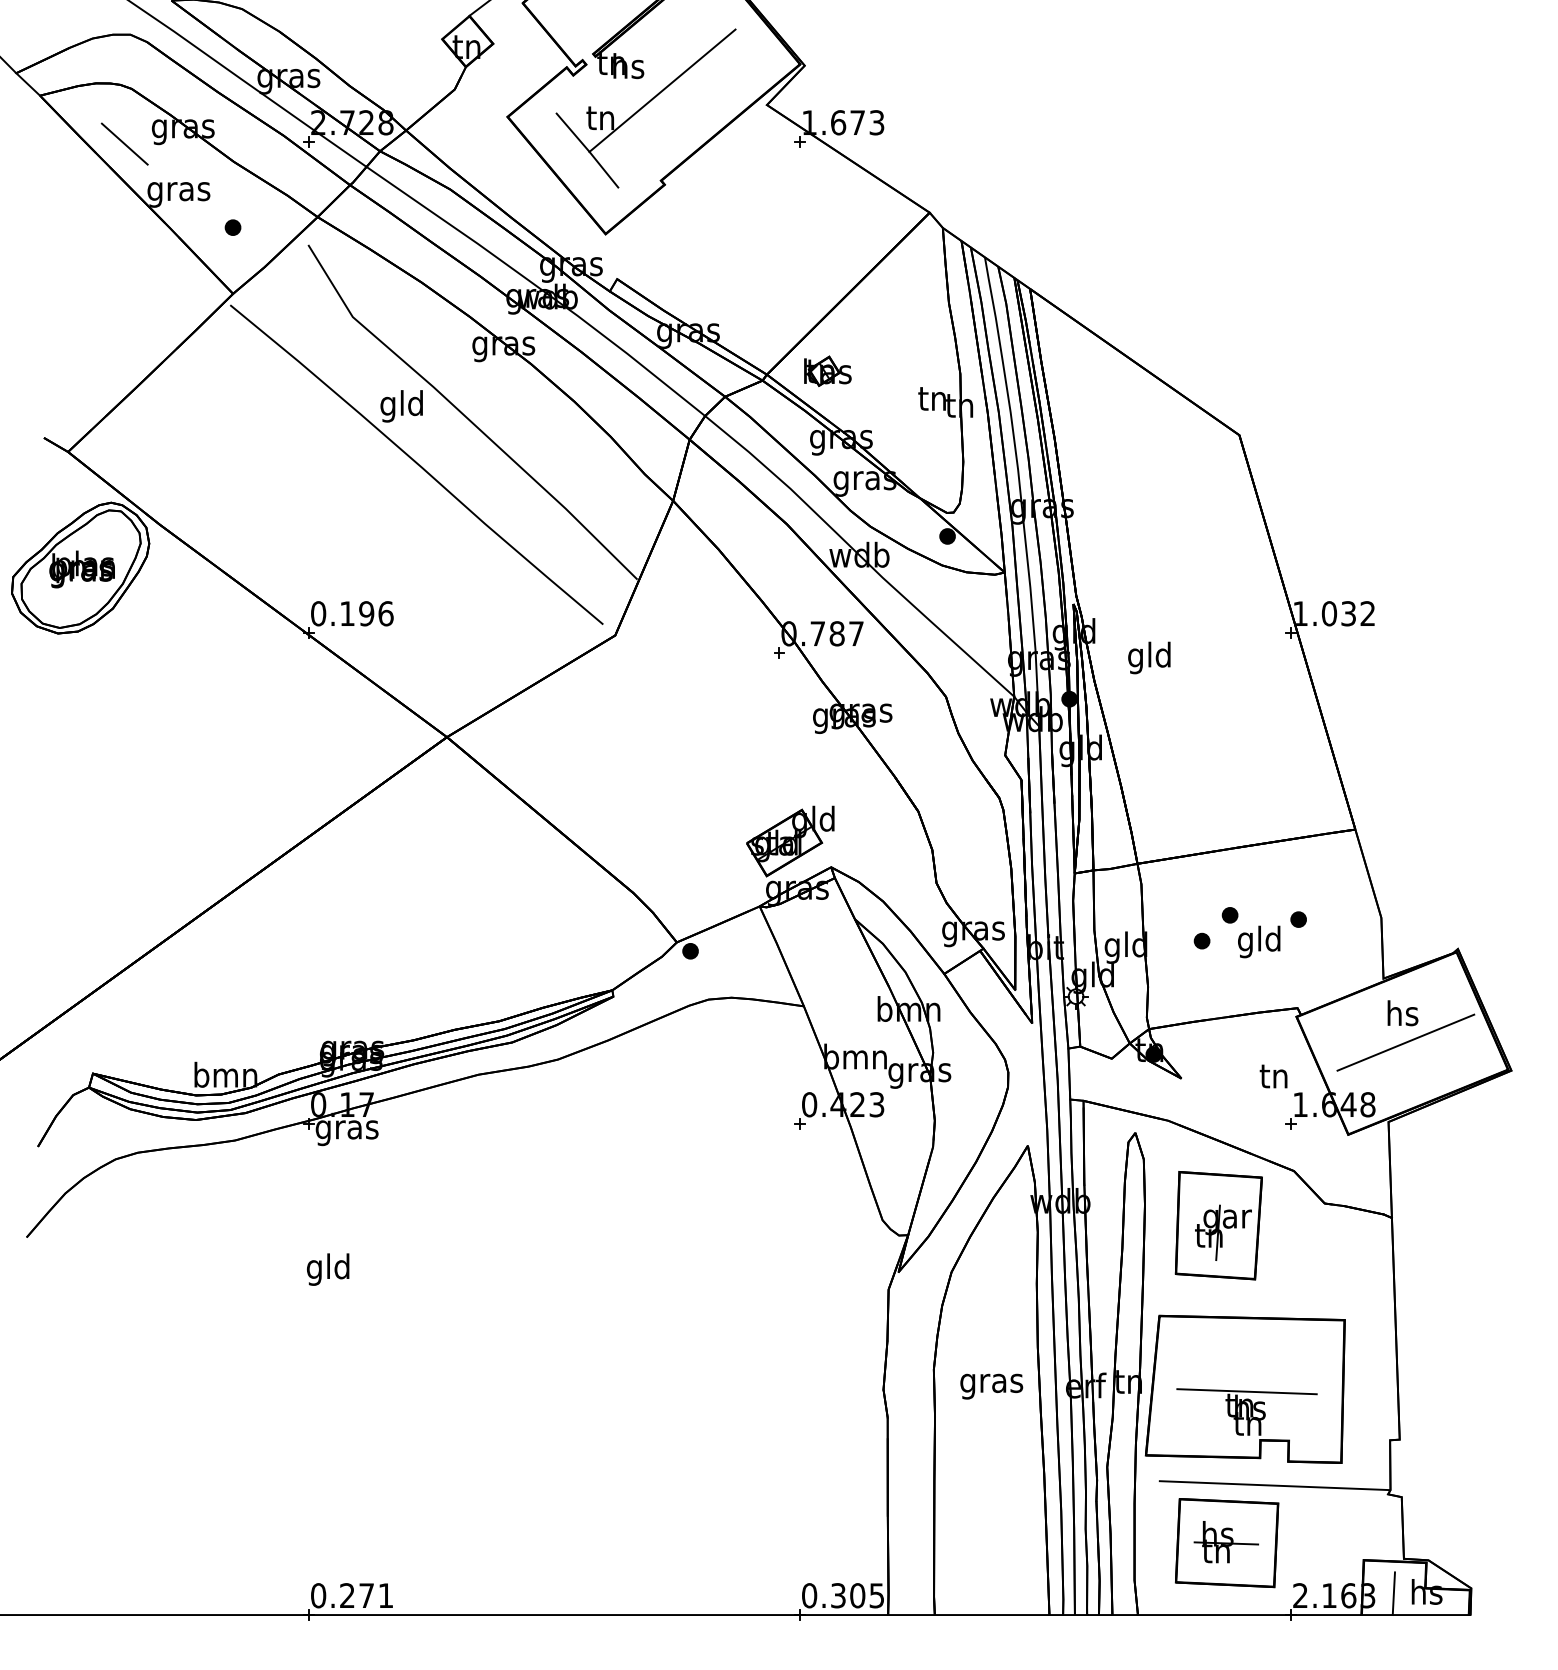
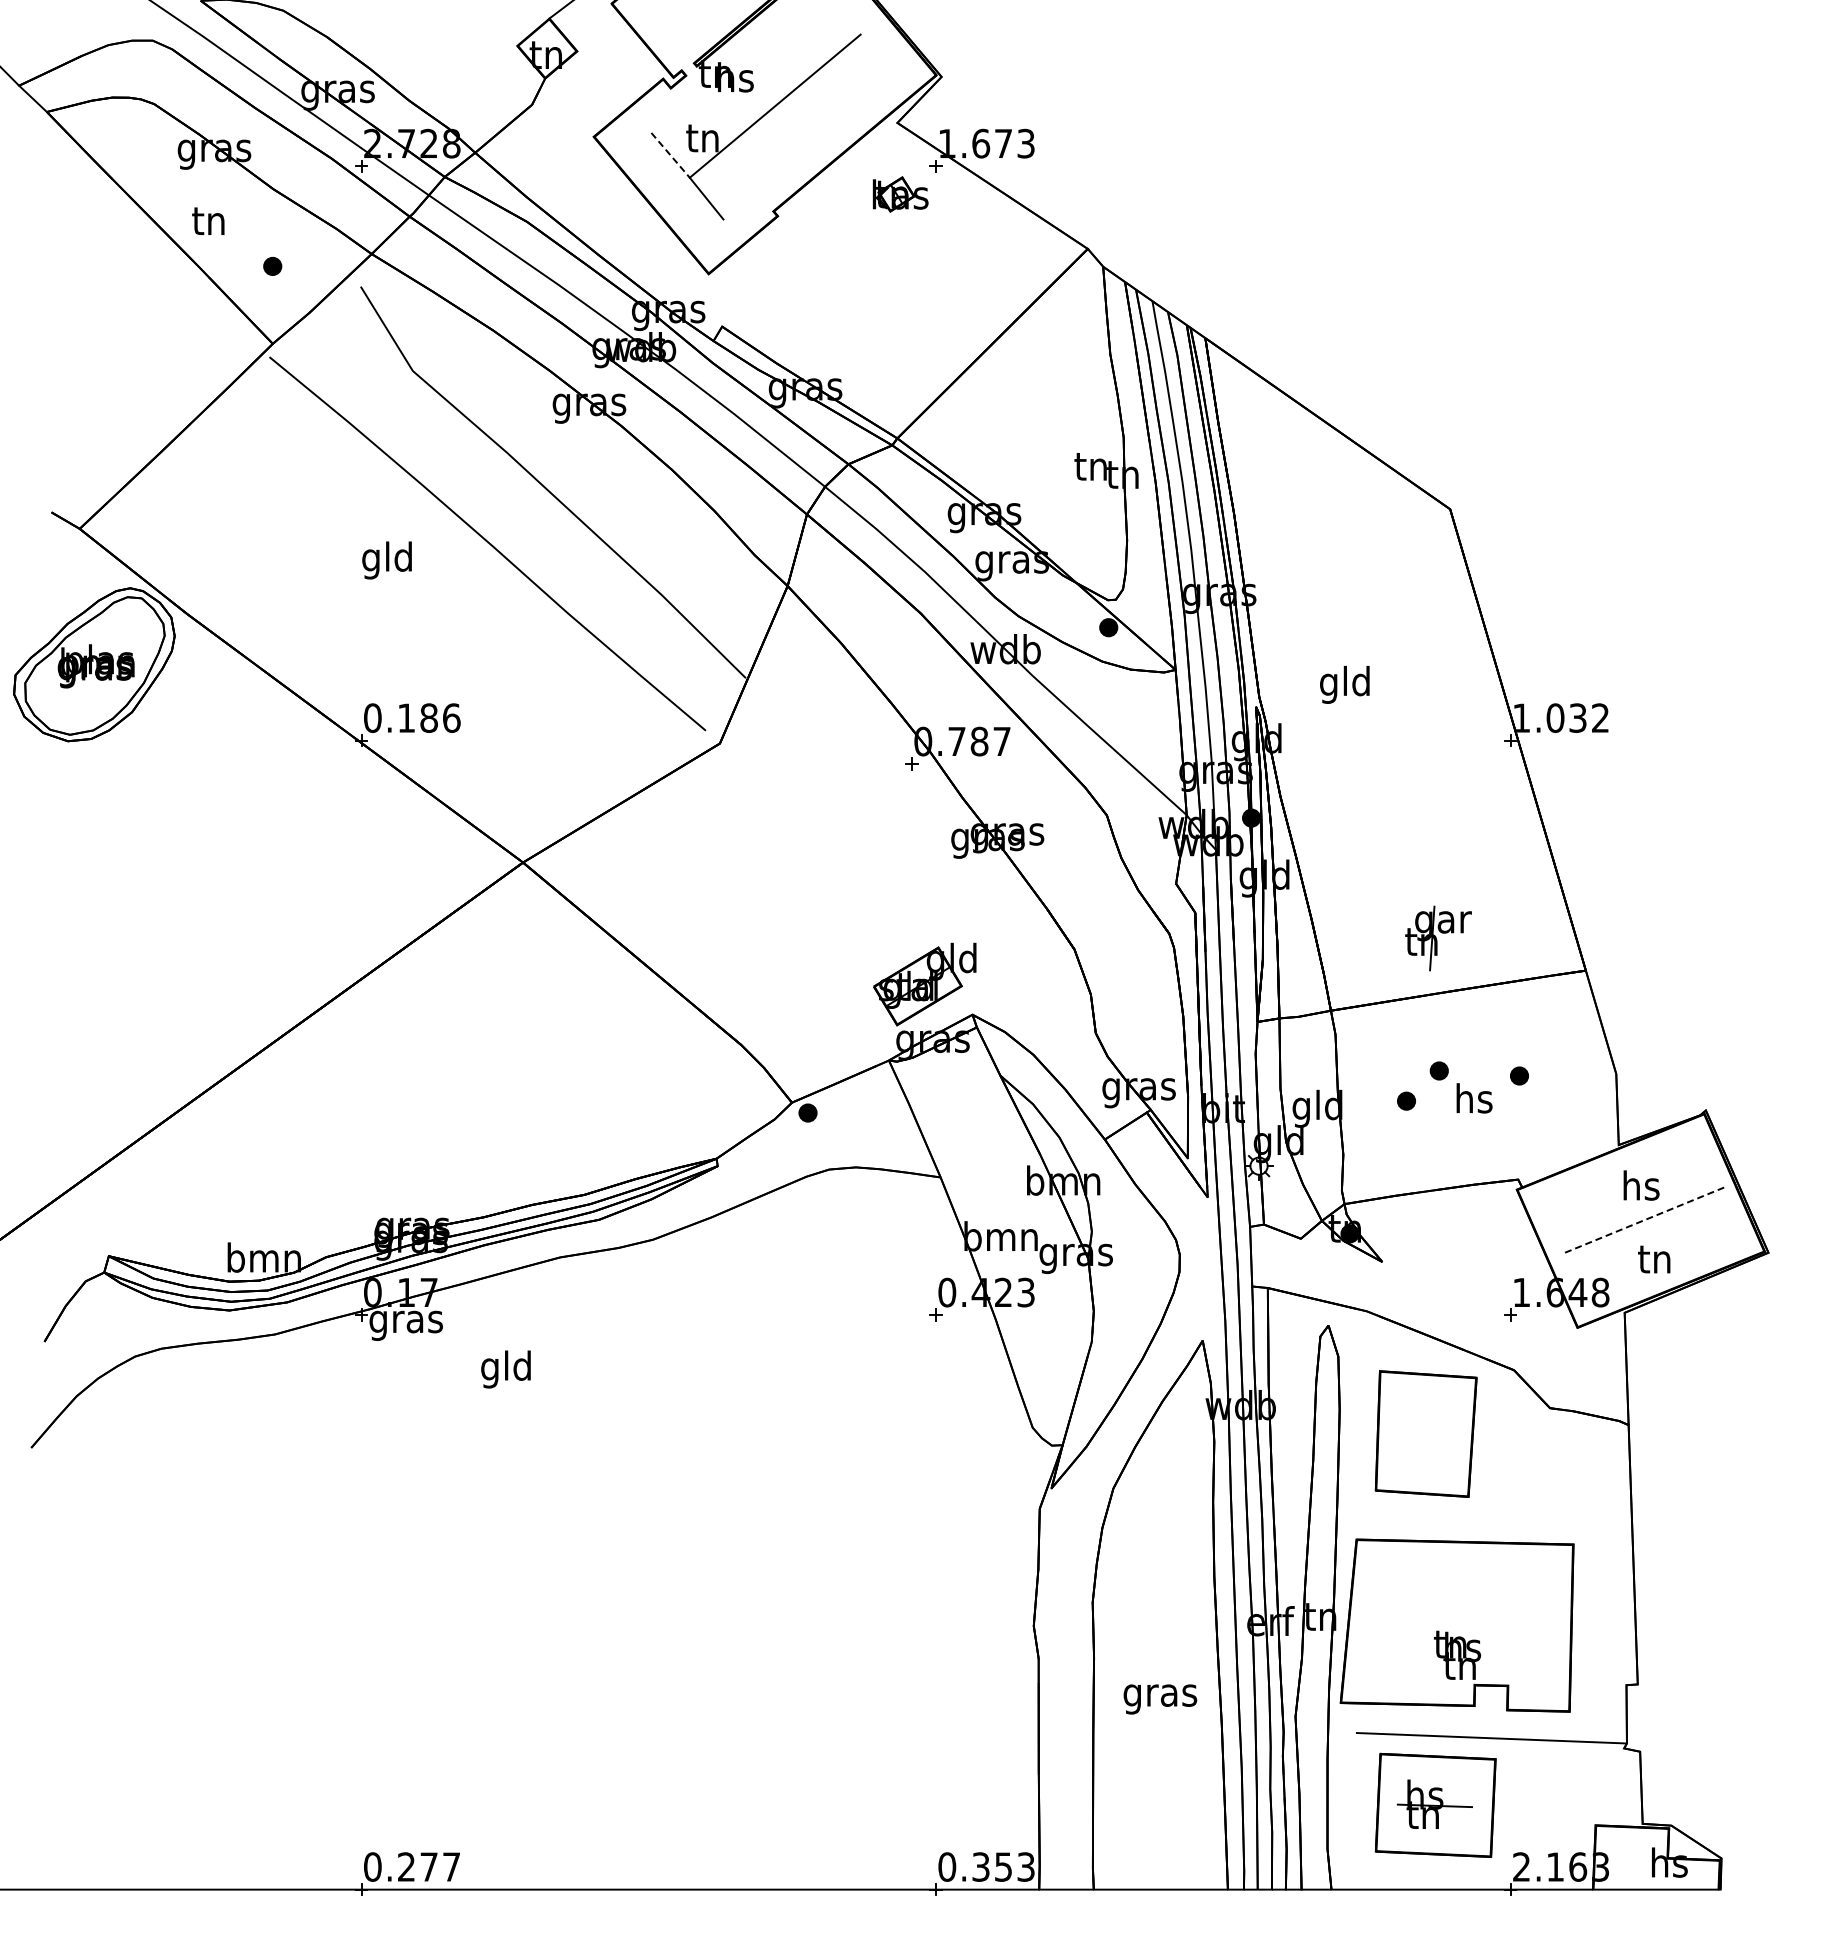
line: (573, 132) -> (670, 155), solid -> dashed
line: (124, 143) -> (145, 168), removed
text: (179, 192) -> (209, 225), gras -> tn
part: (827, 371) -> (900, 194), moved
text: (401, 406) -> (386, 560), moved
text: (366, 613) -> (428, 717), 0.196 -> 0.186
text: (1149, 657) -> (1344, 684), moved
text: (1259, 942) -> (1473, 1102), gld -> hs
line: (1406, 1042) -> (1645, 1219), solid -> dashed
text: (1273, 1076) -> (1654, 1259), moved
part: (1223, 1232) -> (1438, 938), moved
text: (327, 1269) -> (505, 1369), moved
text: (991, 1386) -> (1160, 1699), moved
line: (1246, 1391) -> (1458, 1628), removed
line: (1393, 1593) -> (1630, 1864), removed
text: (385, 1595) -> (451, 1866), 0.271 -> 0.277
text: (867, 1595) -> (1014, 1866), 0.305 -> 0.353

